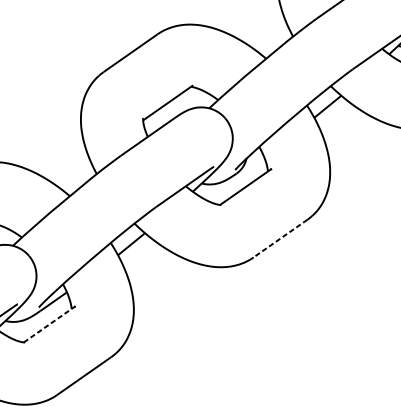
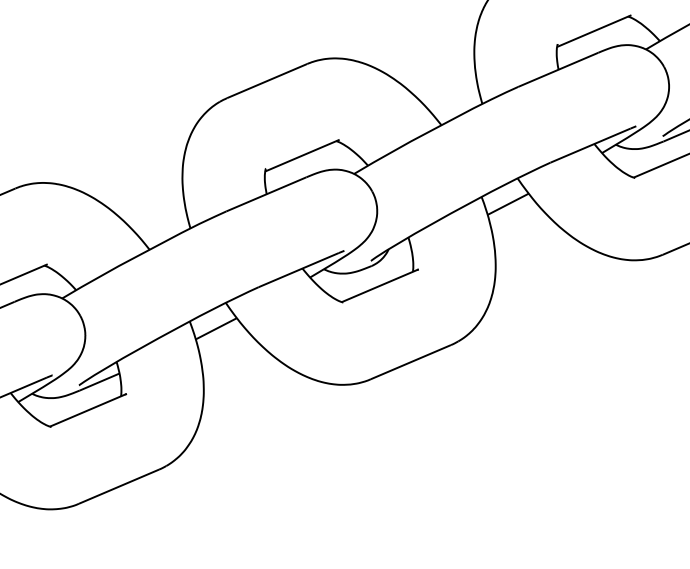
line: (280, 238) -> (410, 362), dashed -> solid
line: (49, 324) -> (88, 410), dashed -> solid

